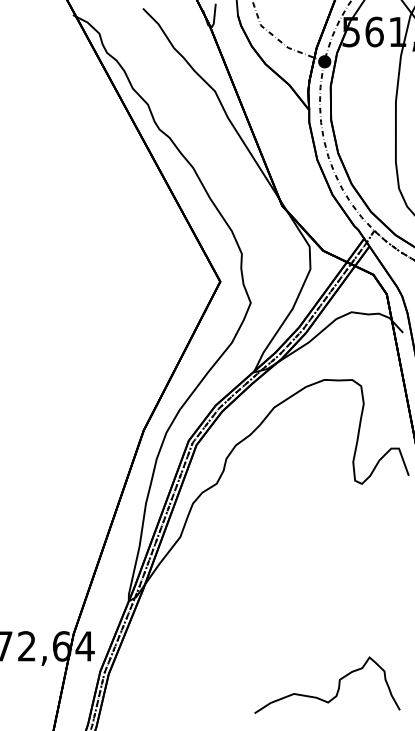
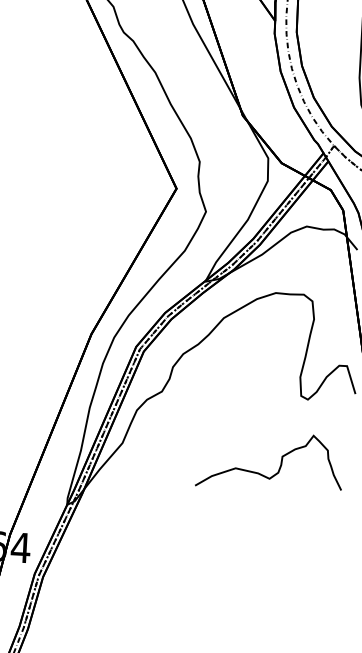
curve: (338, 684) -> (280, 461), moved

